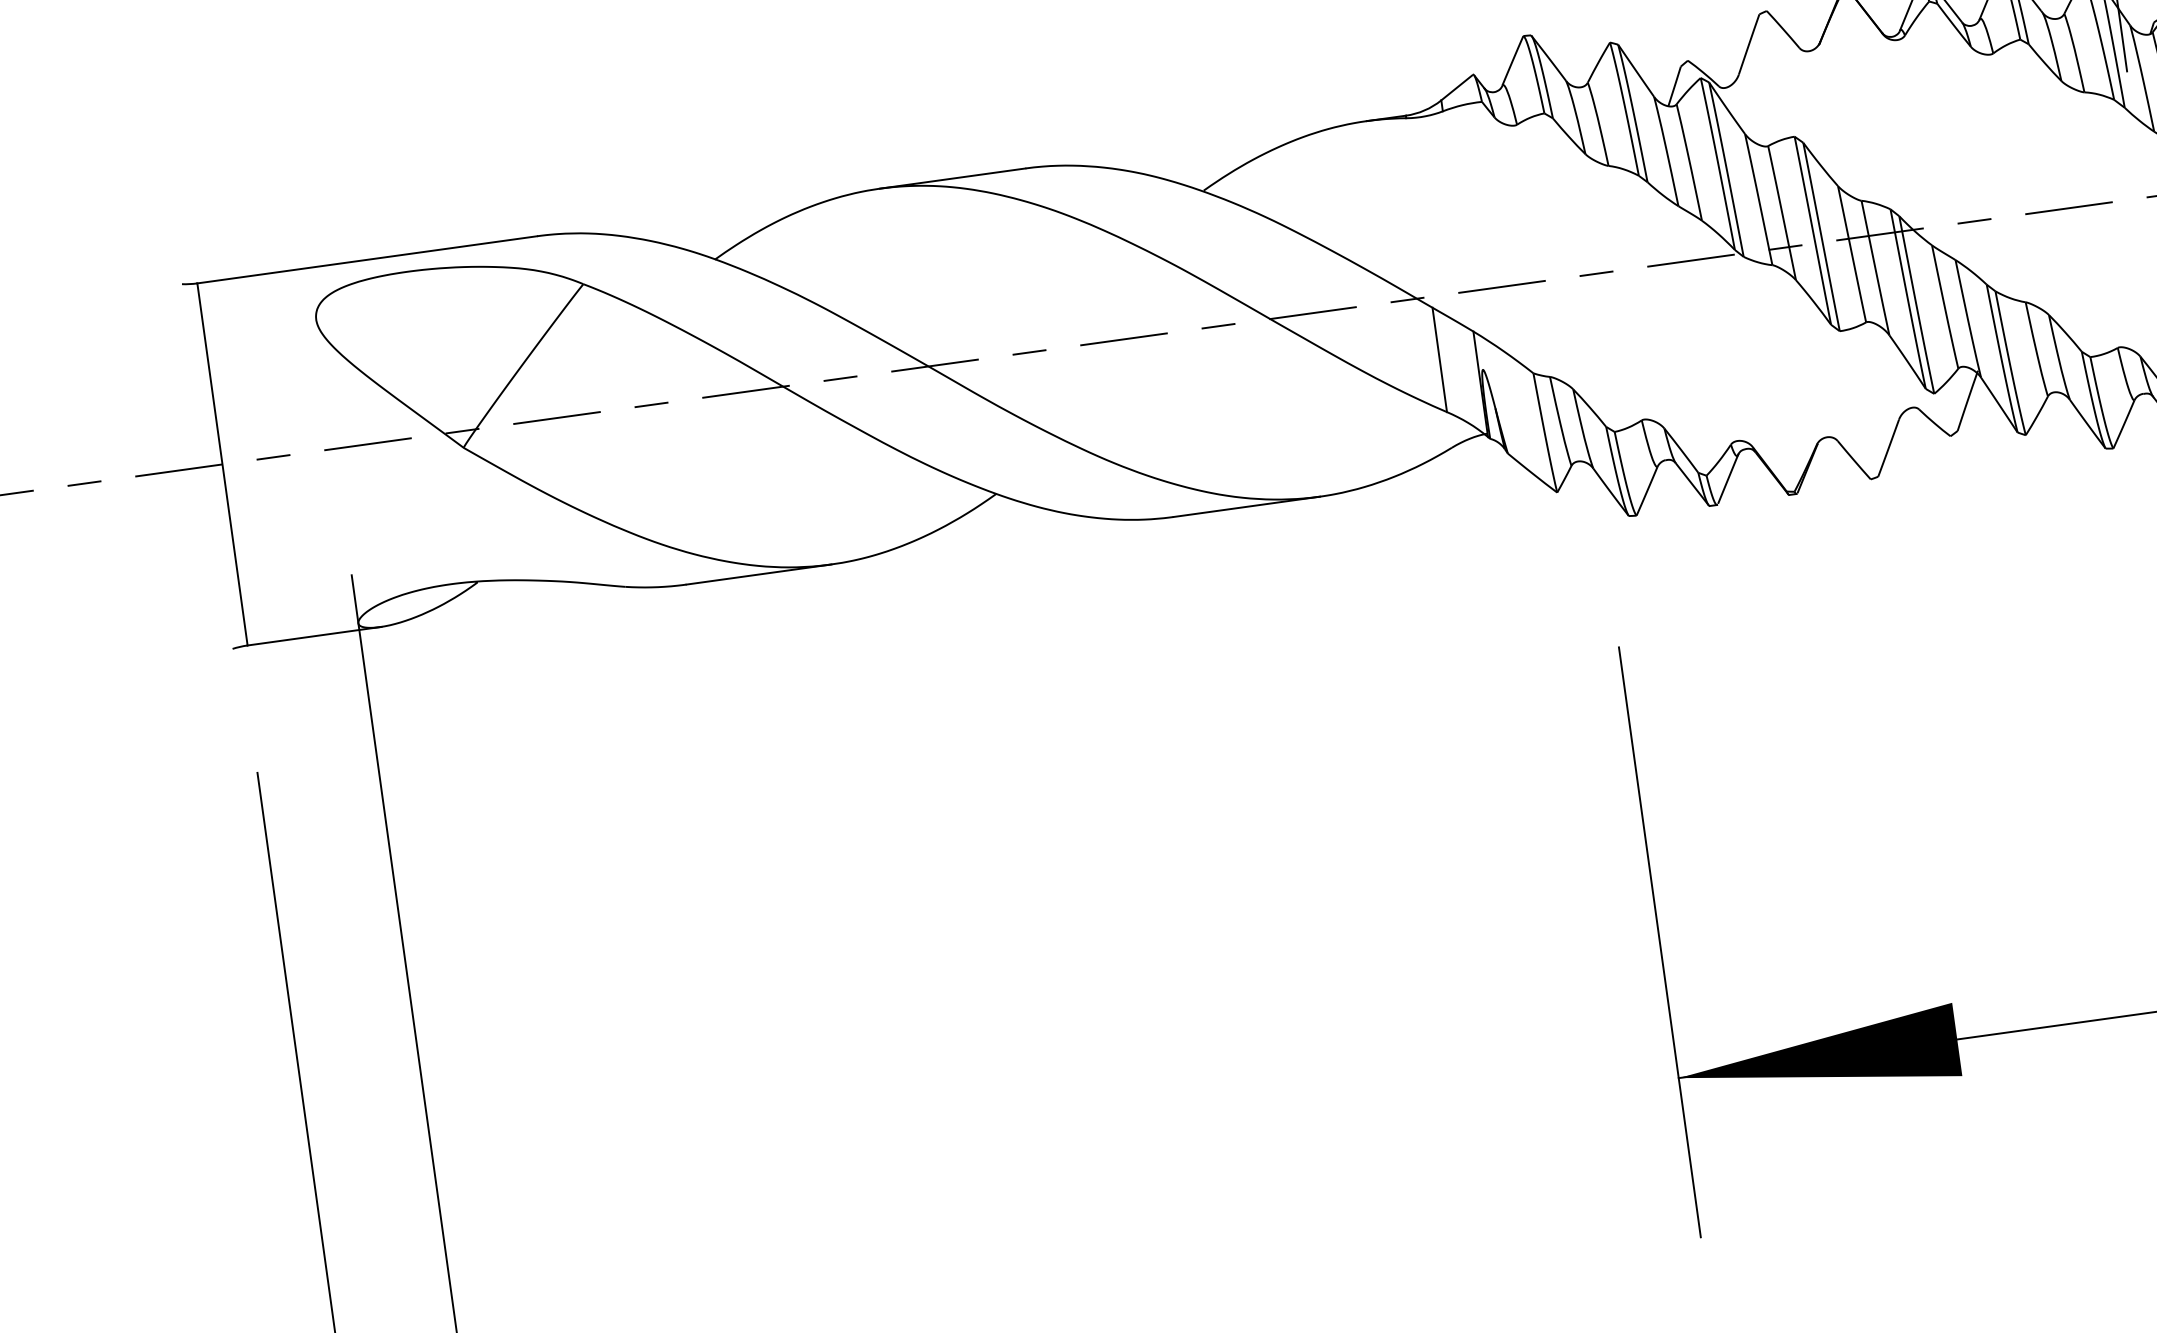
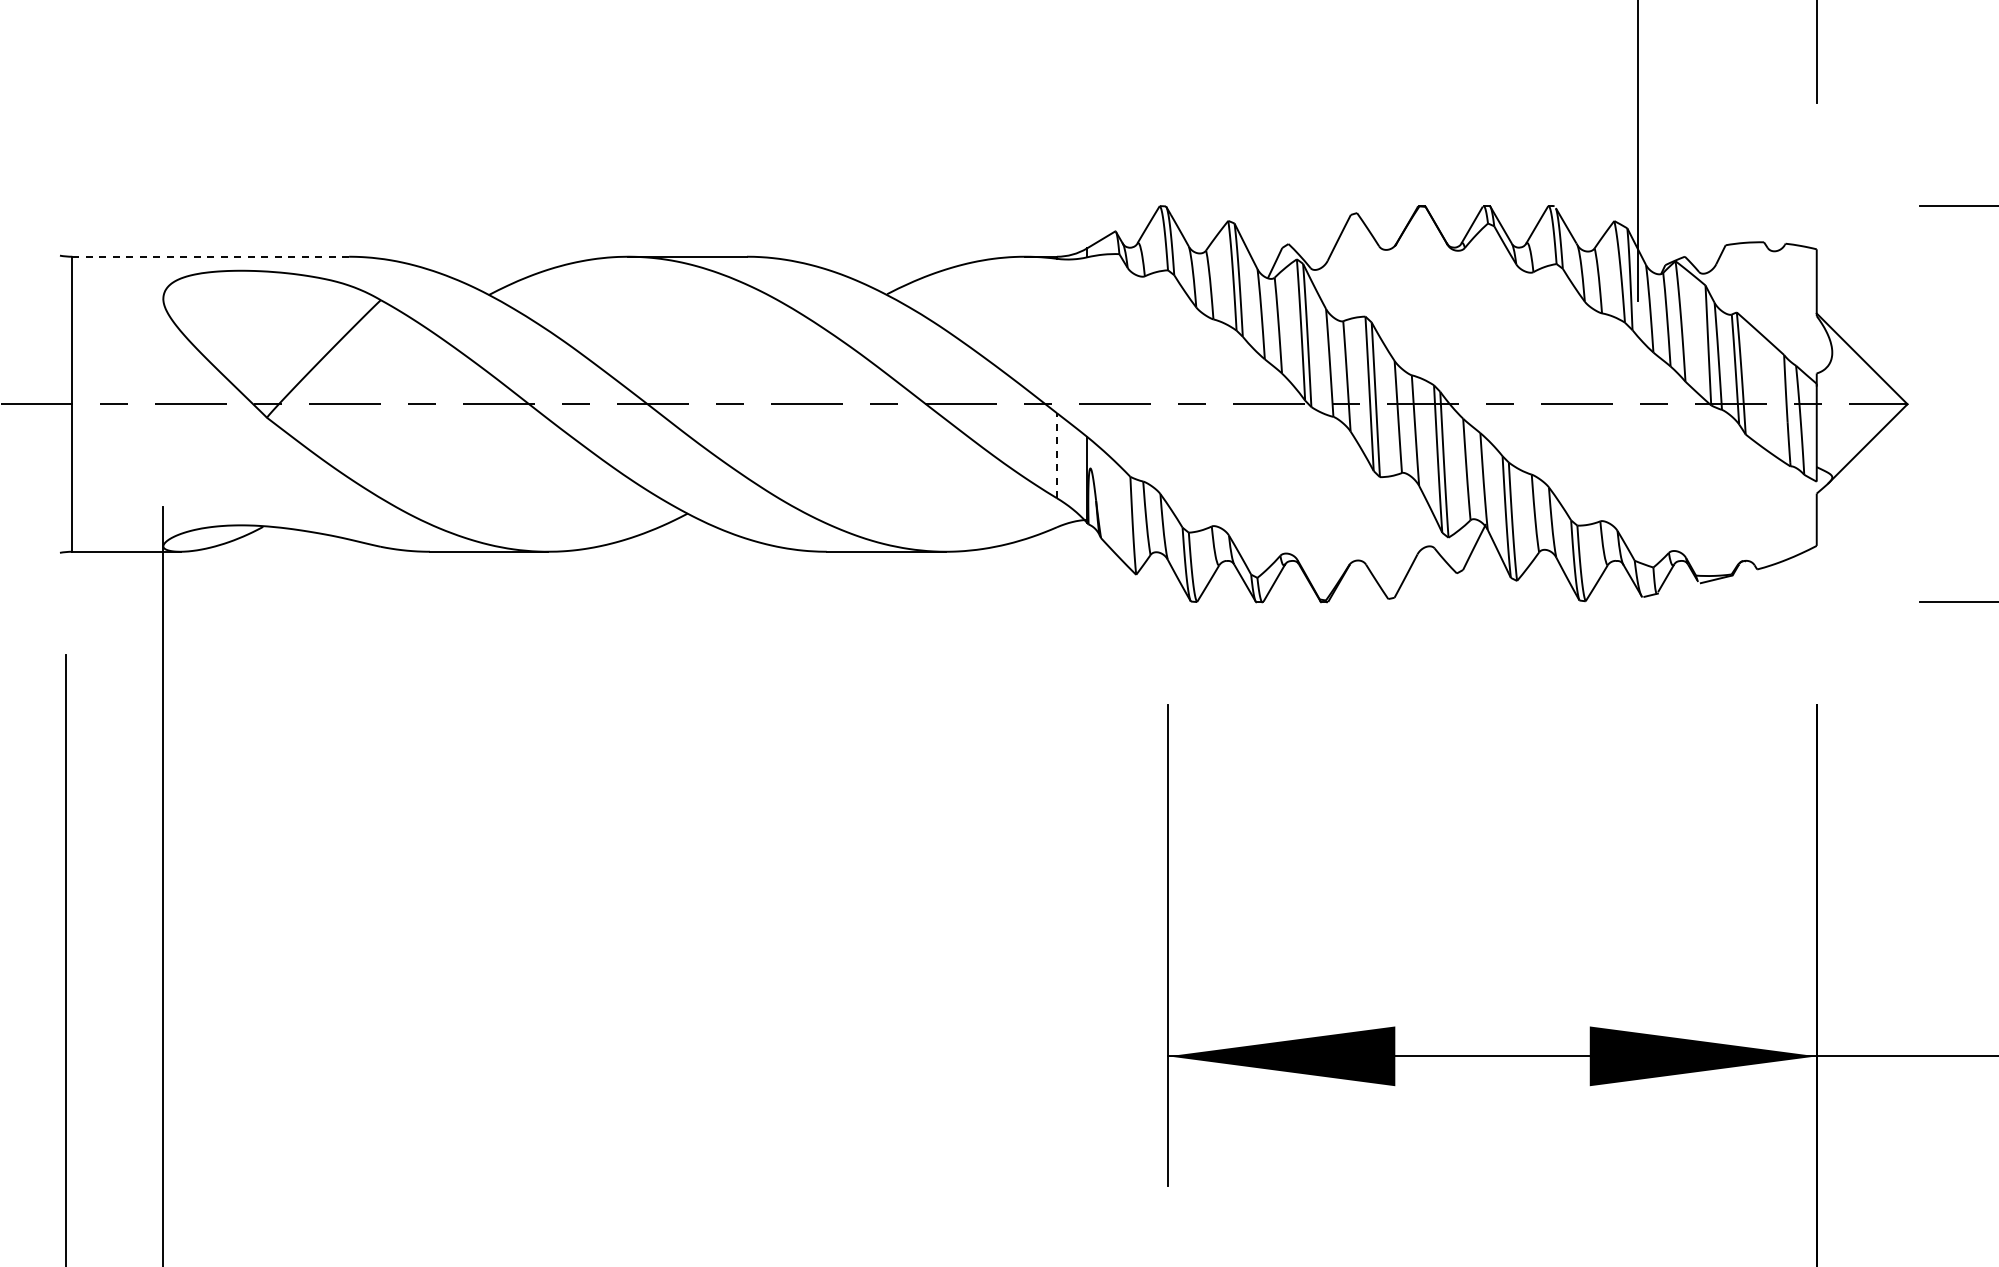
line: (366, 259) -> (210, 256), solid -> dashed
line: (1439, 359) -> (1056, 455), solid -> dashed

